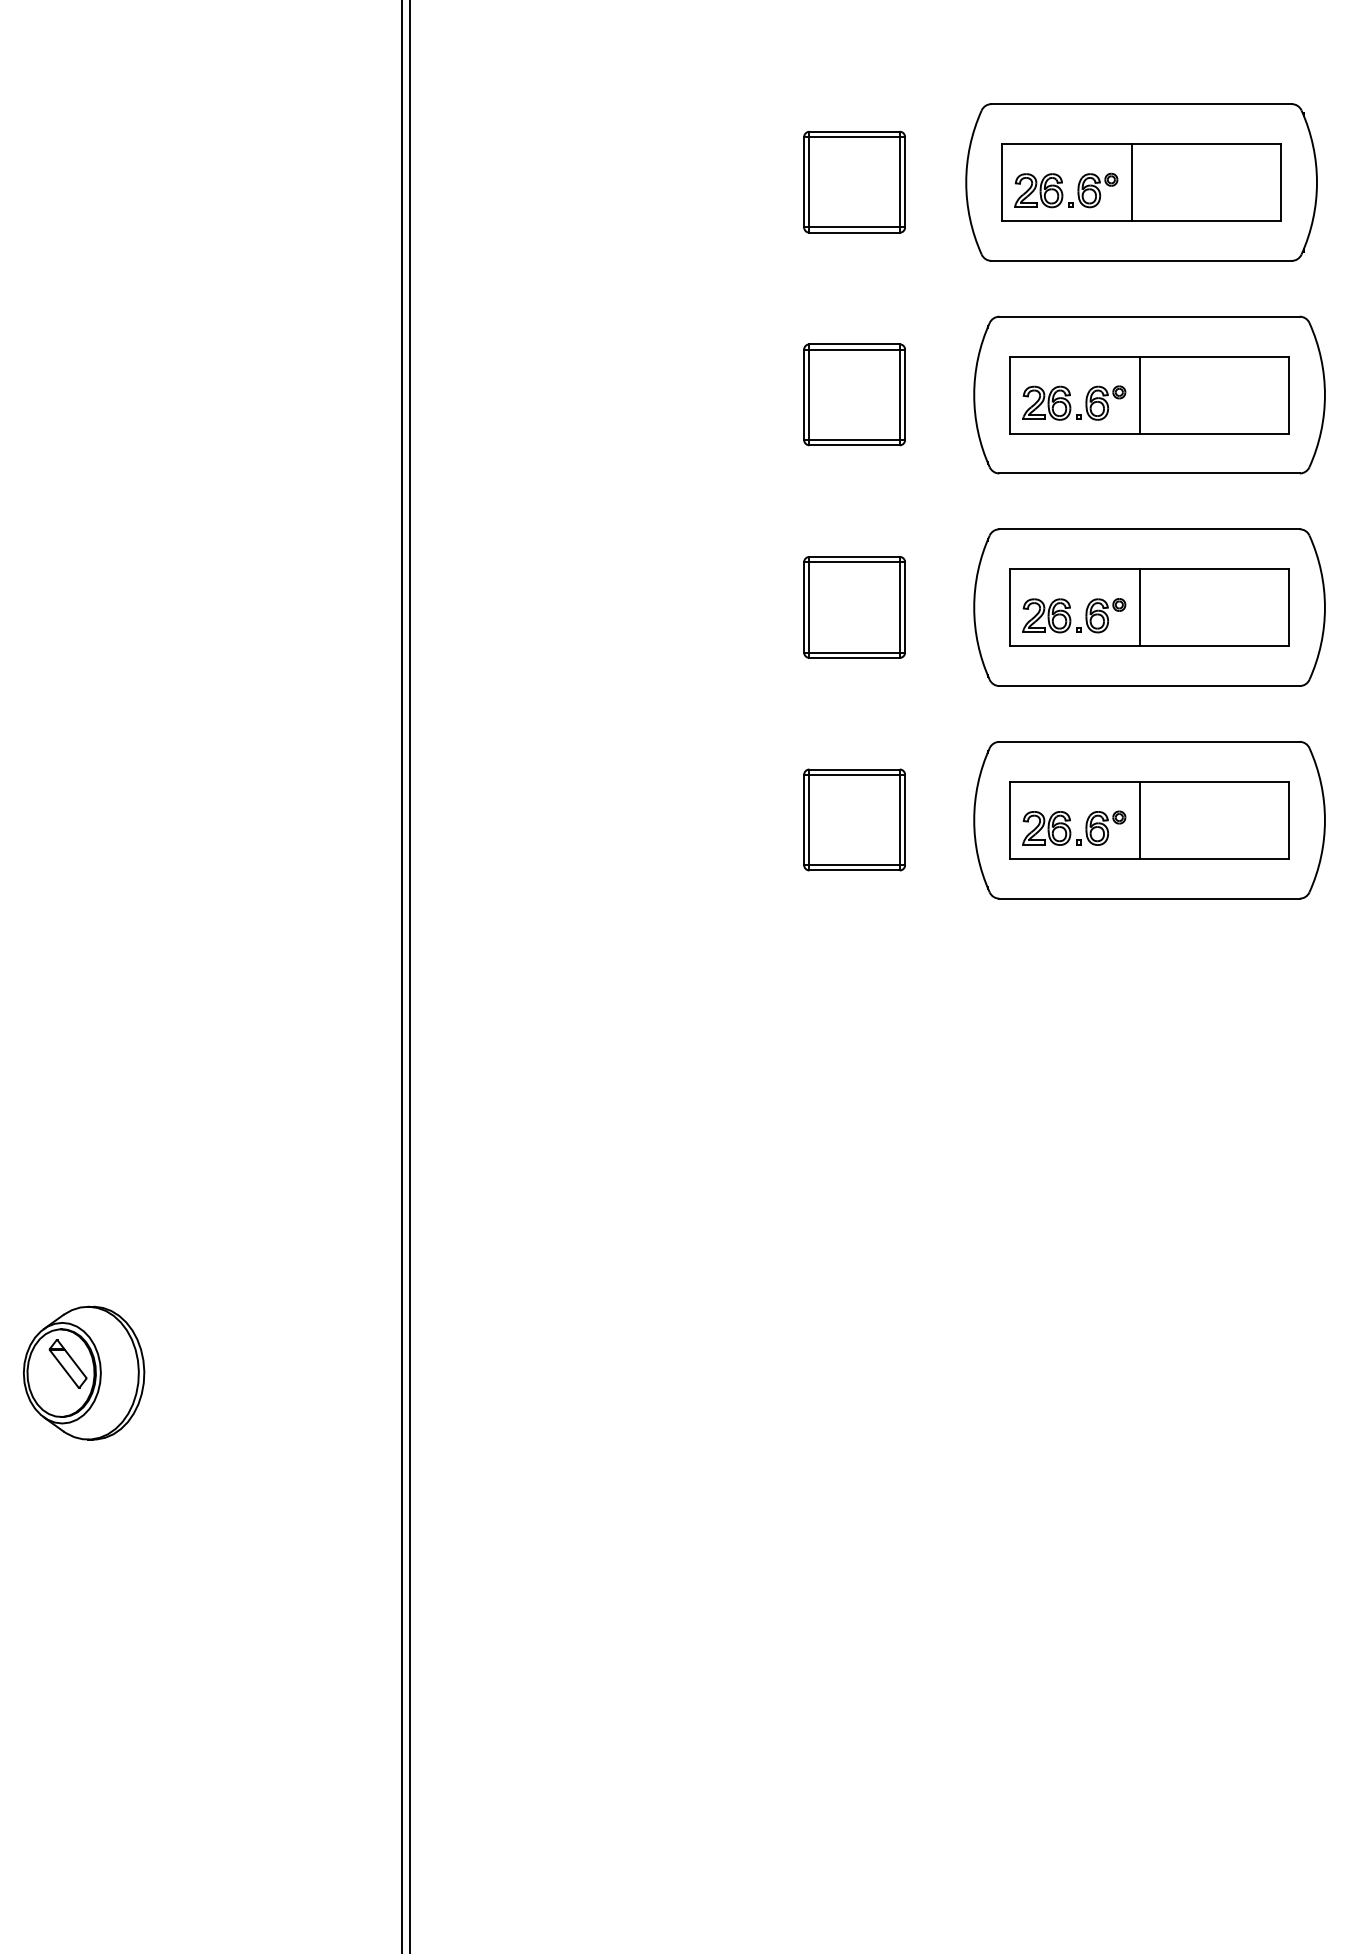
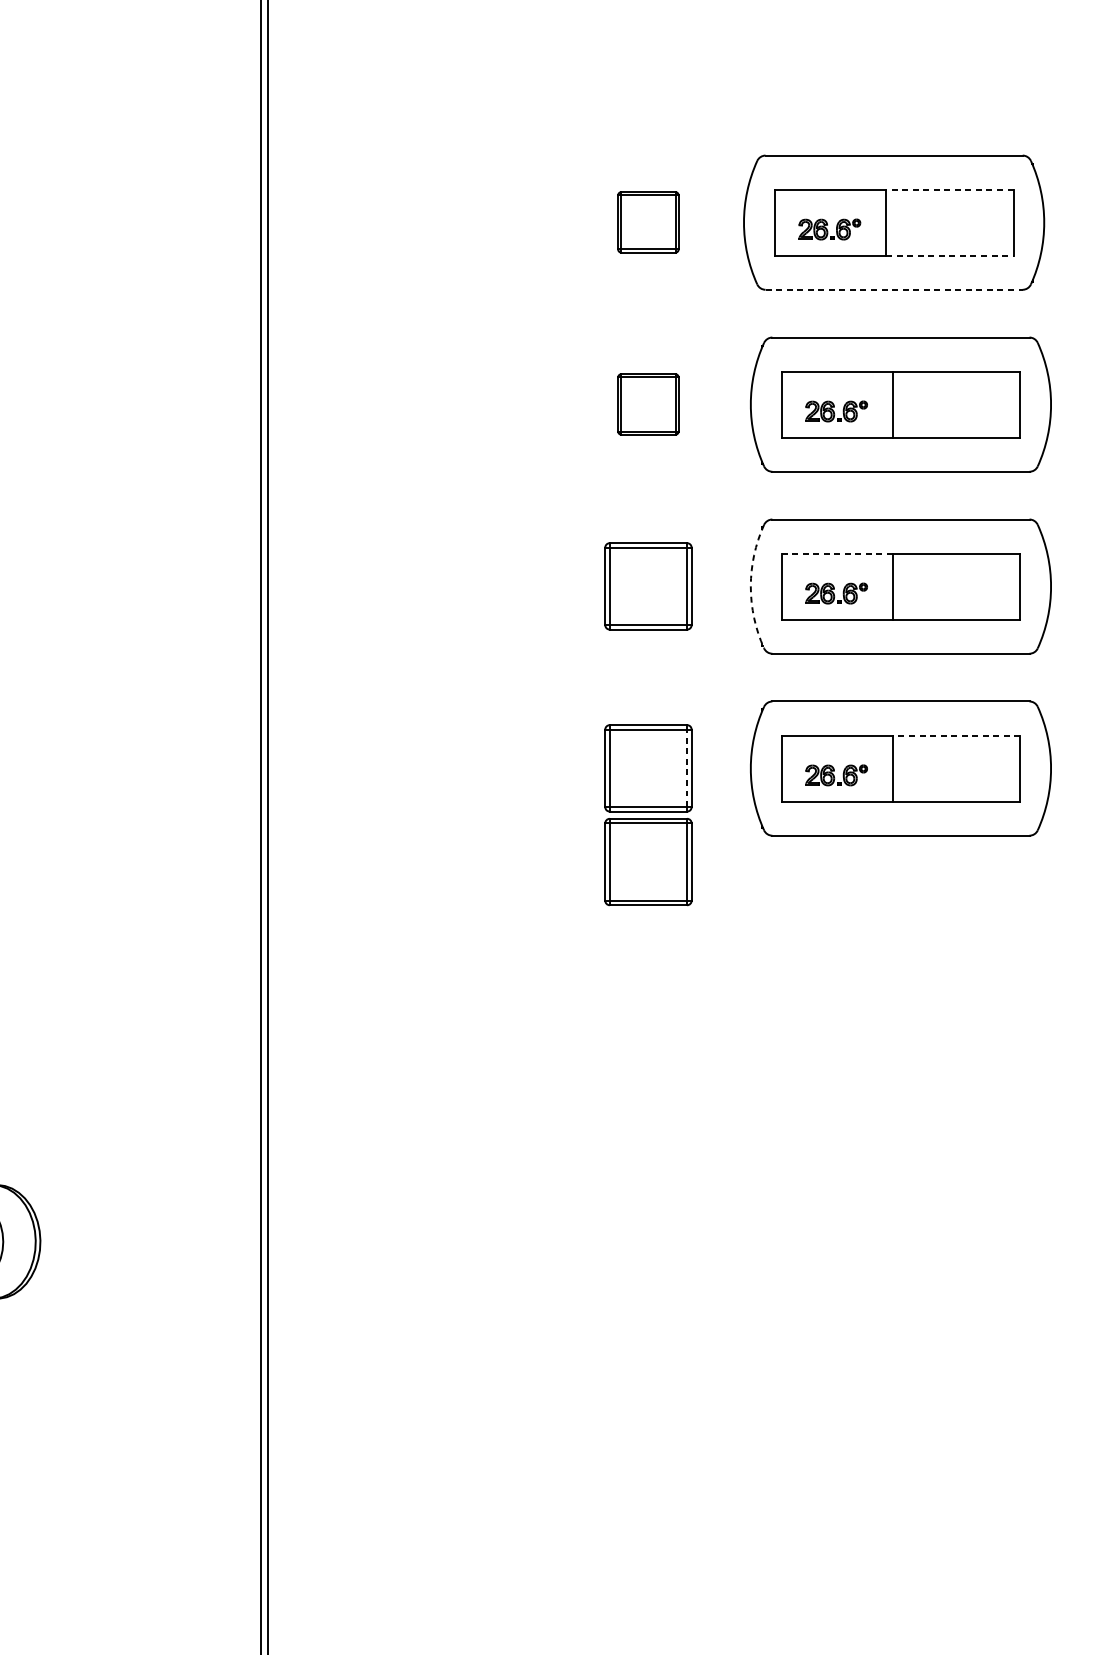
line: (1206, 143) -> (949, 189), solid -> dashed
part: (854, 181) -> (648, 221), size x0.7
part: (1066, 190) -> (829, 229), size x0.7
line: (1207, 221) -> (950, 256), solid -> dashed
line: (1142, 260) -> (894, 289), solid -> dashed
part: (854, 394) -> (648, 404), size x0.7
part: (1074, 402) -> (836, 410), size x0.7
line: (1074, 569) -> (836, 553), solid -> dashed
arc: (974, 607) -> (751, 586), solid -> dashed
part: (1074, 615) -> (836, 593), size x0.7
line: (1214, 781) -> (956, 735), solid -> dashed
line: (899, 819) -> (686, 767), solid -> dashed
part: (1074, 827) -> (836, 774), size x0.7
part: (854, 929) -> (648, 862), added

